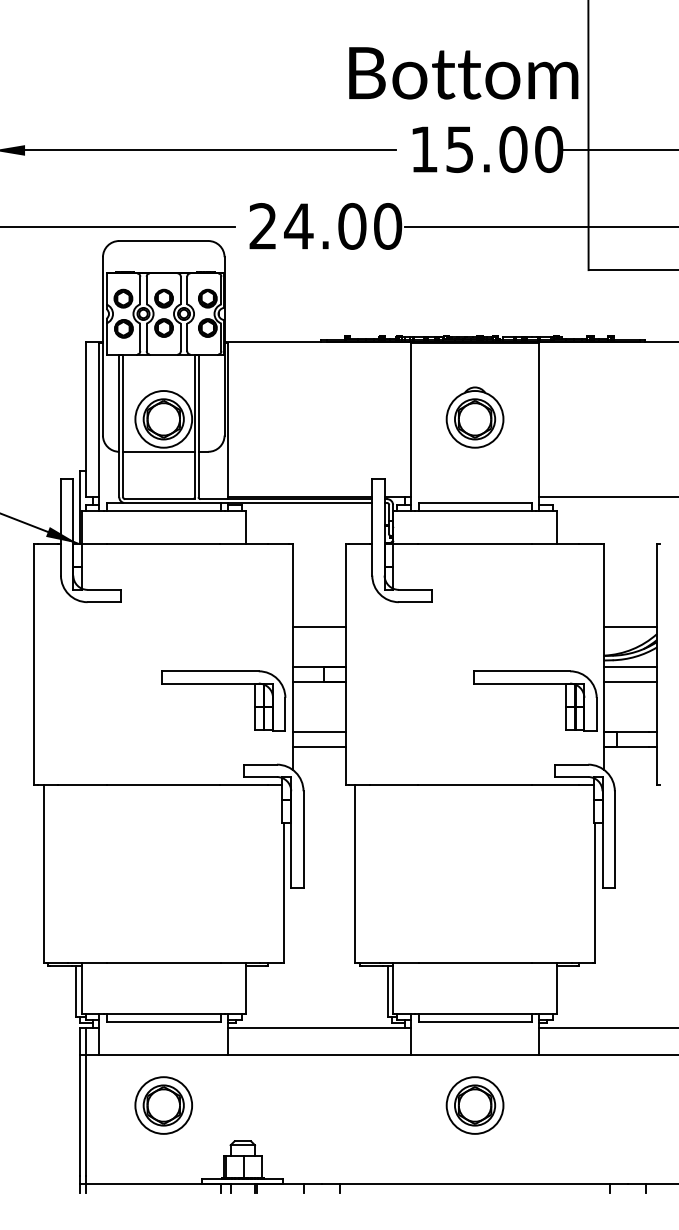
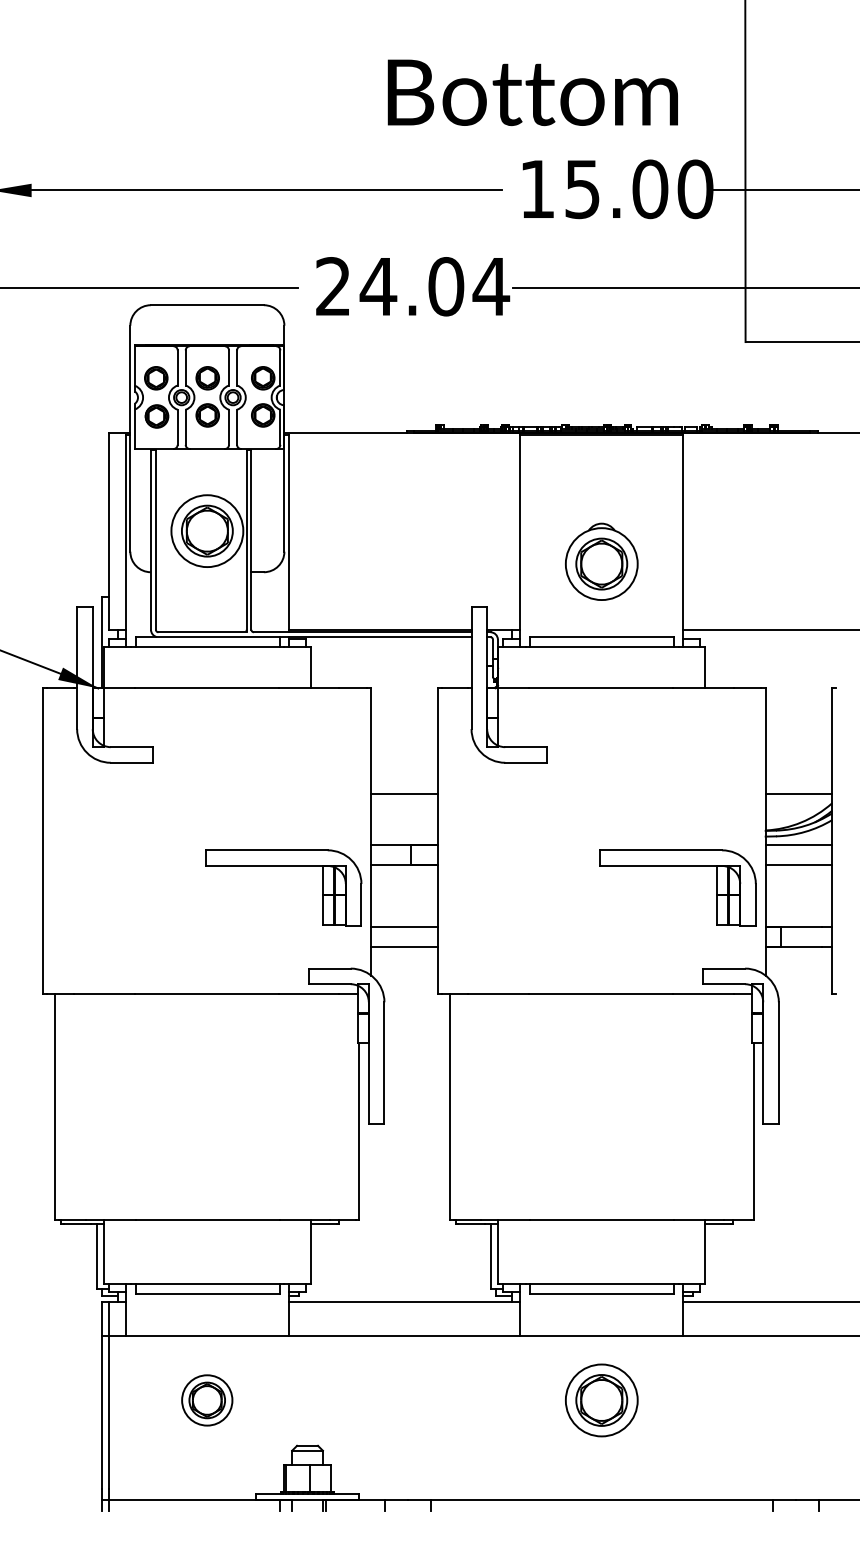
text: (463, 73) -> (532, 92), moved
text: (387, 226) -> (490, 286), 24.00 -> 24.04
part: (474, 417) -> (601, 561), moved
line: (158, 451) -> (200, 571), removed
part: (163, 1105) -> (207, 1400), size x0.7

